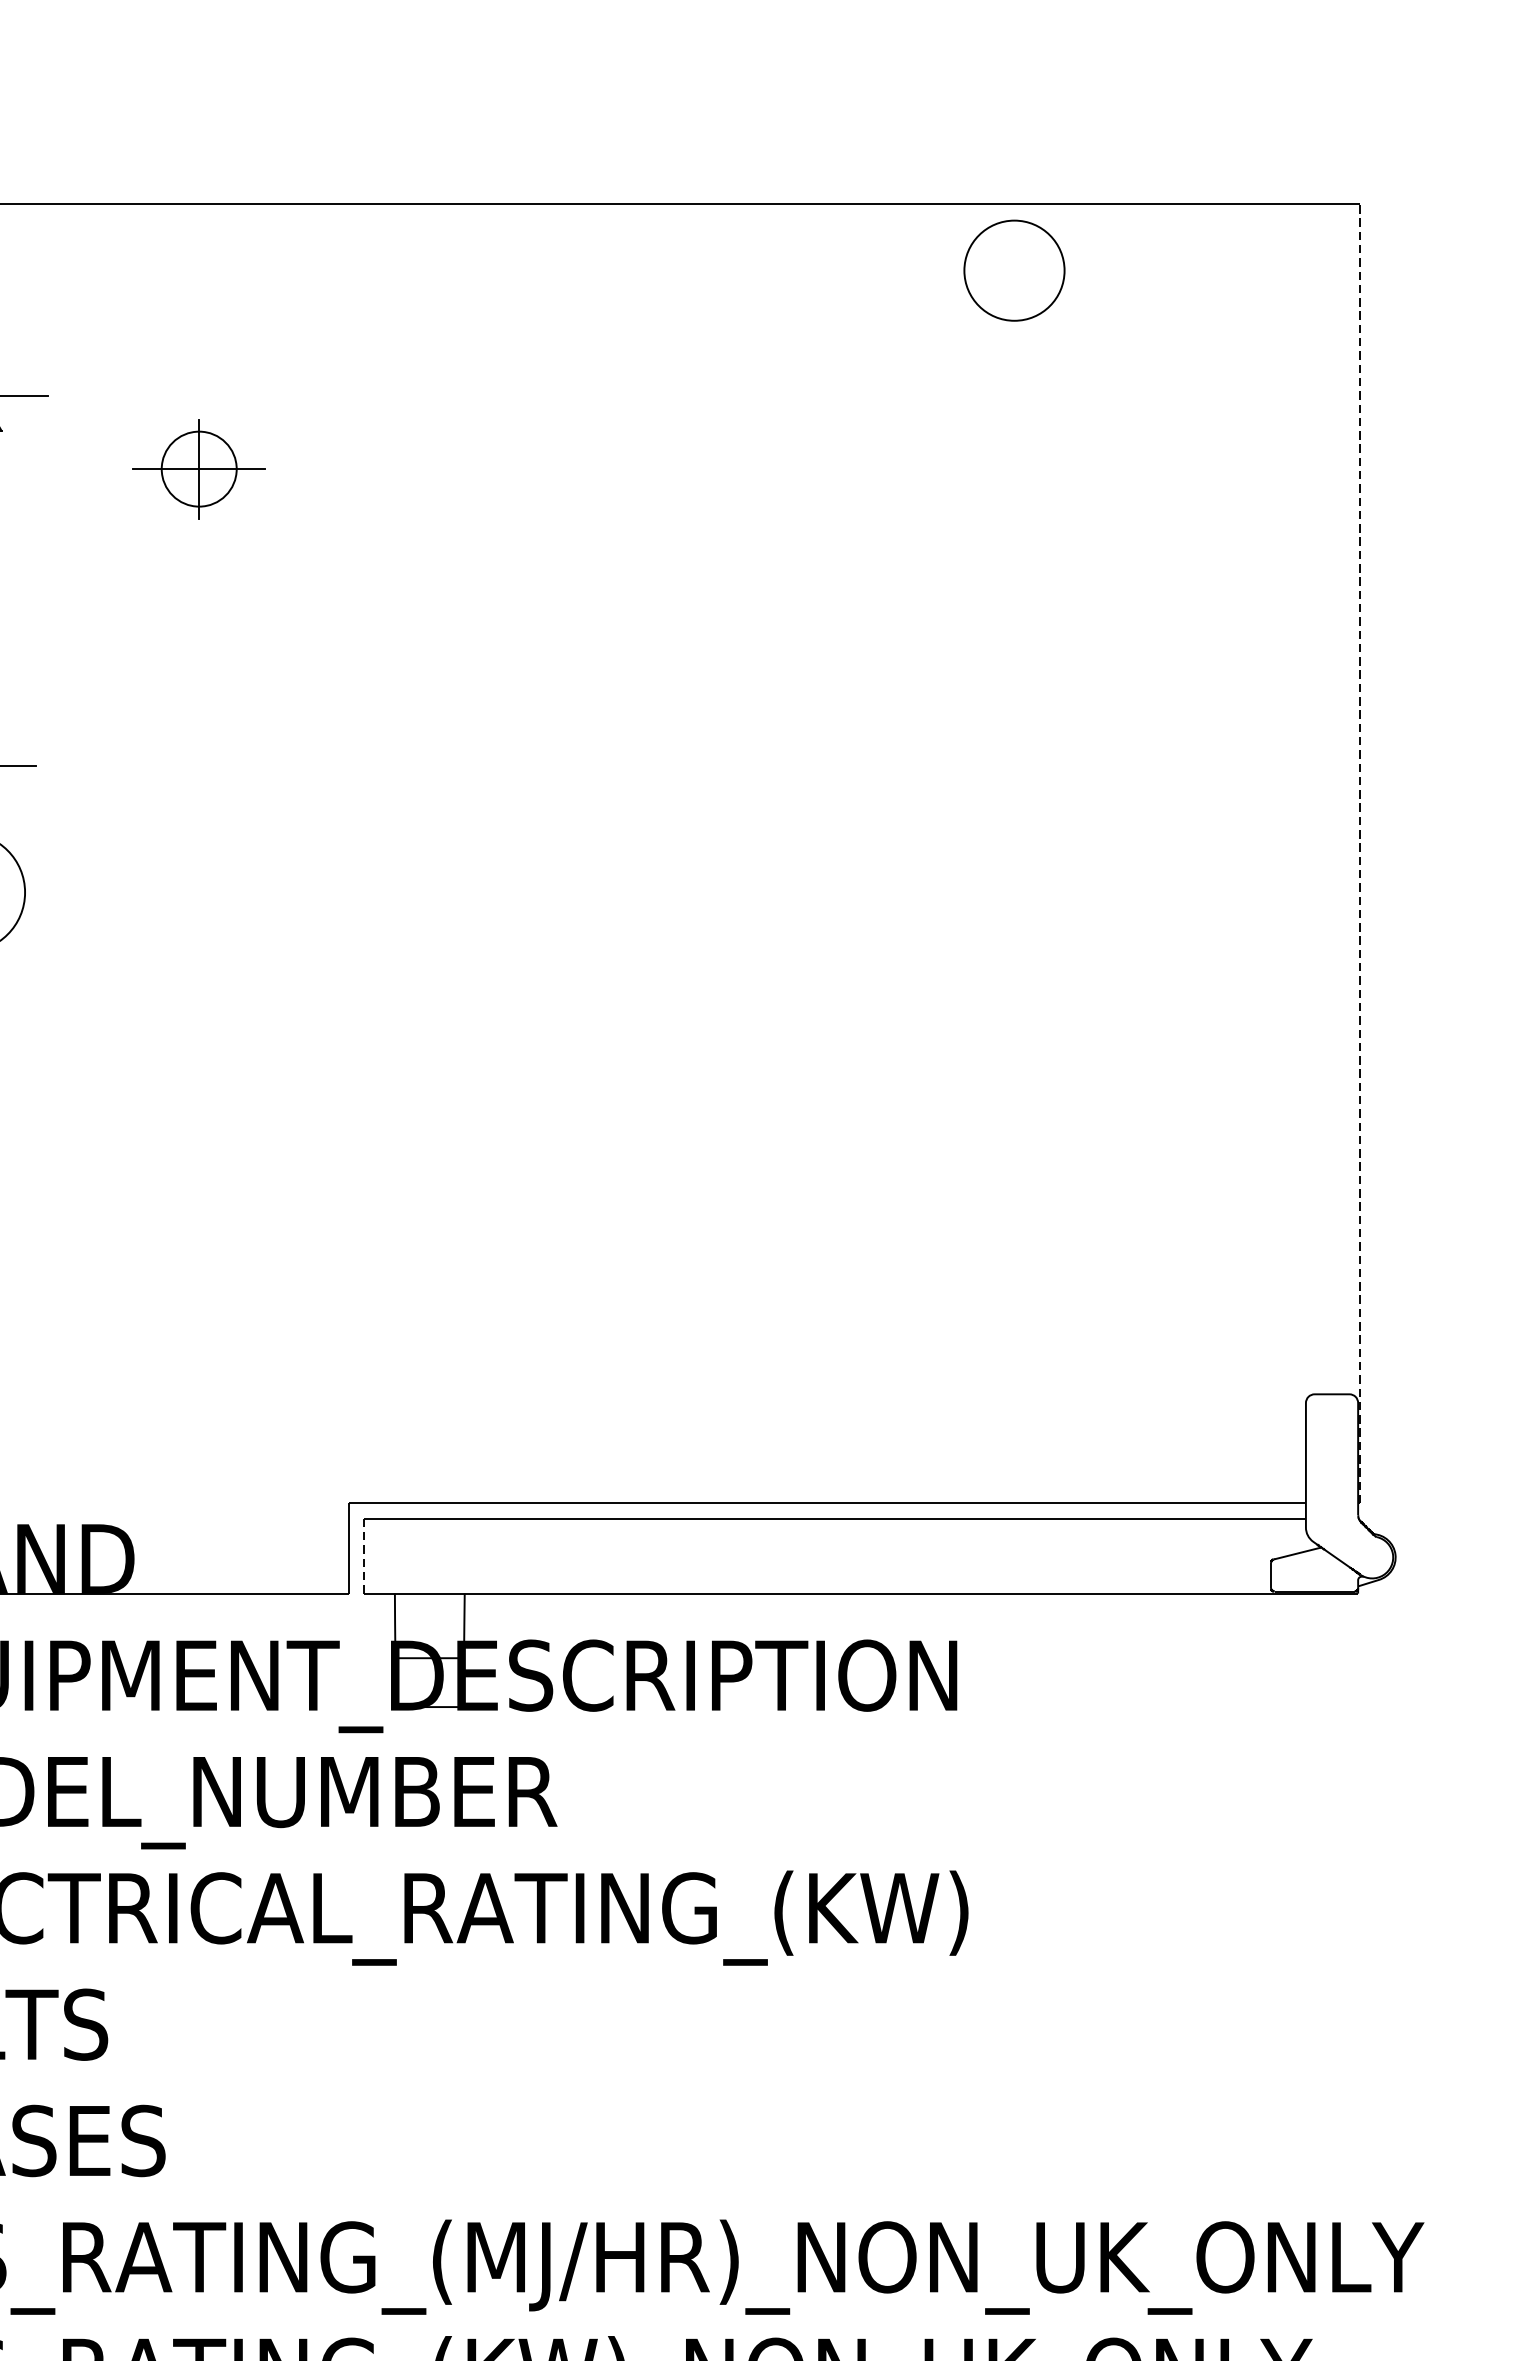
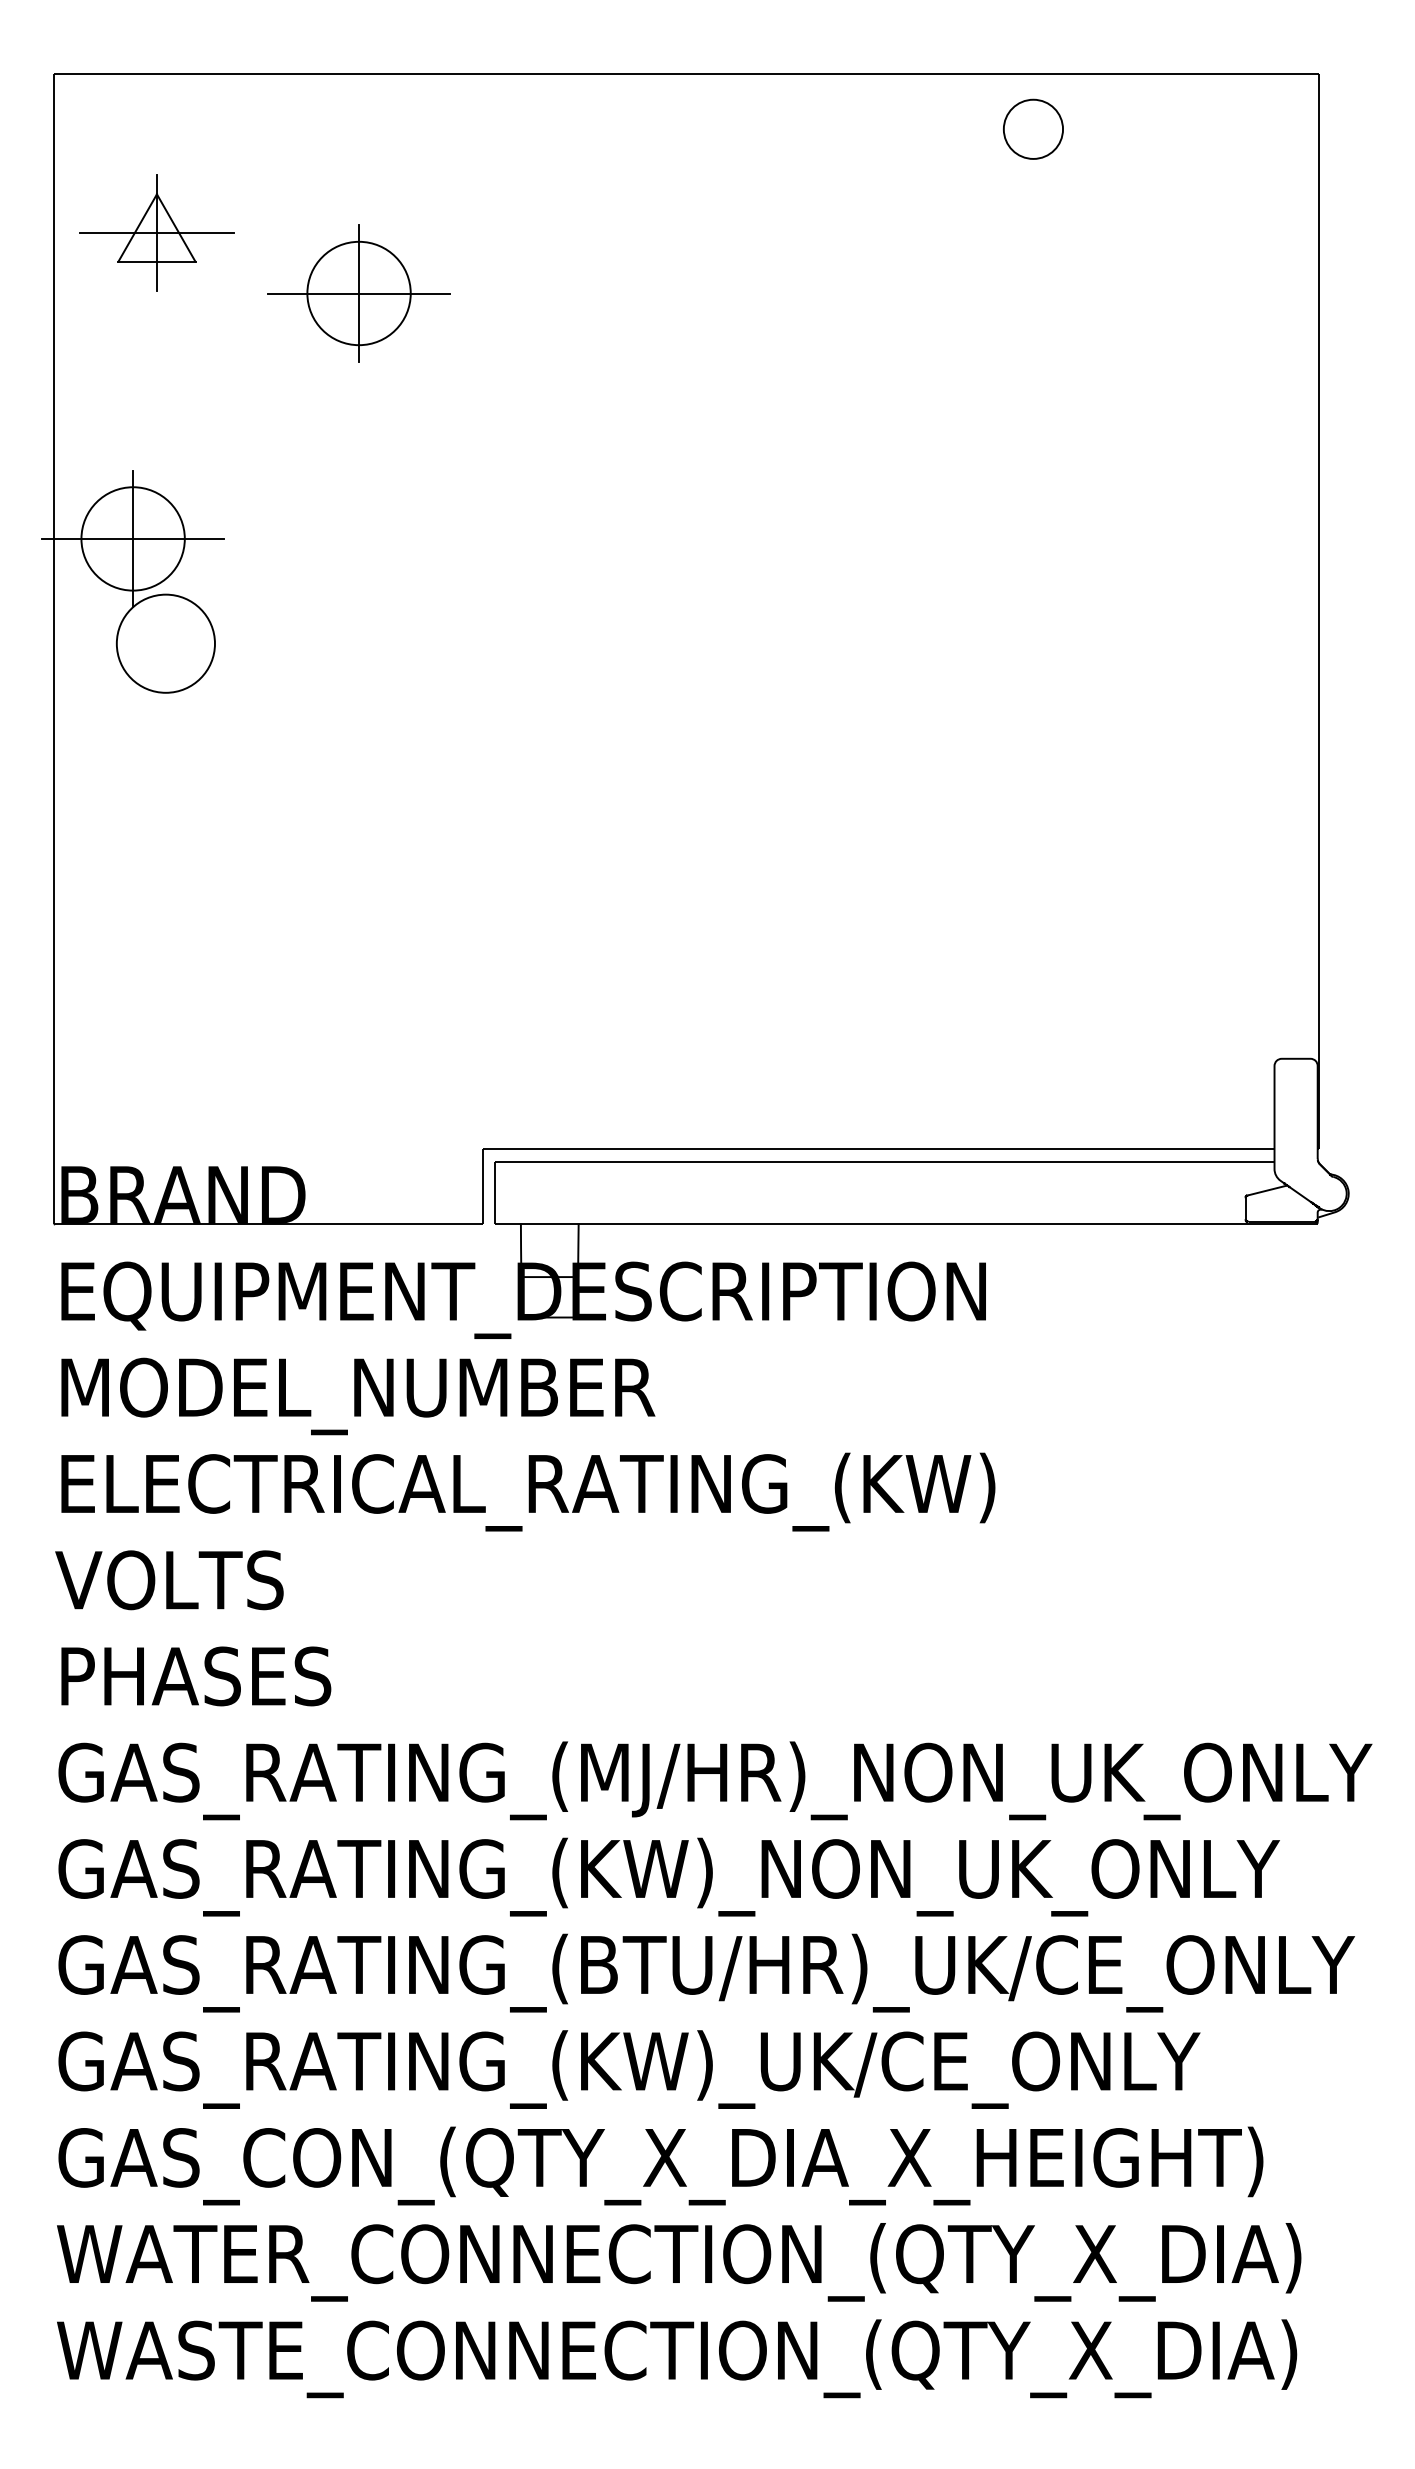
circle: (1014, 269) -> (1033, 128), size x0.71
part: (198, 469) -> (358, 293), size x1.67
line: (1360, 853) -> (1319, 611), dashed -> solid
line: (362, 1555) -> (494, 1192), dashed -> solid

